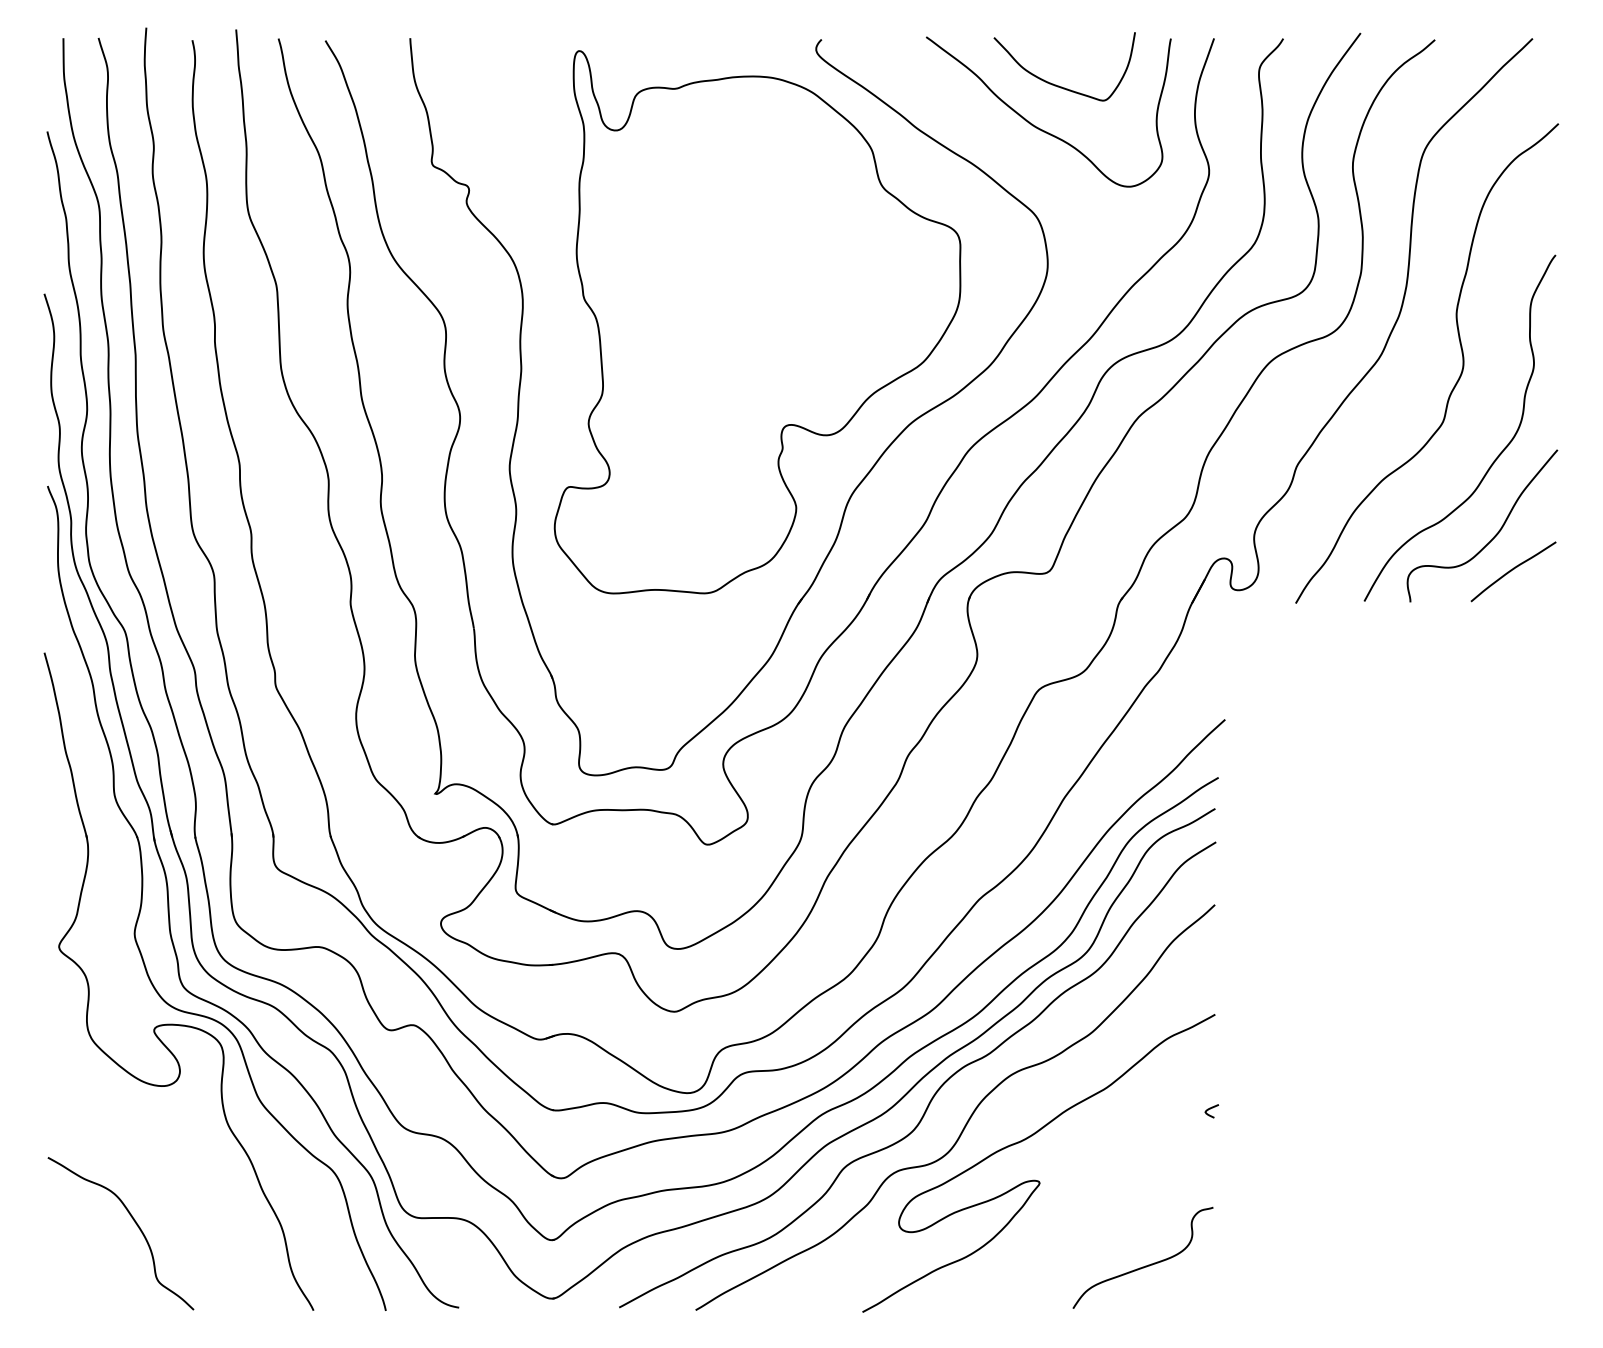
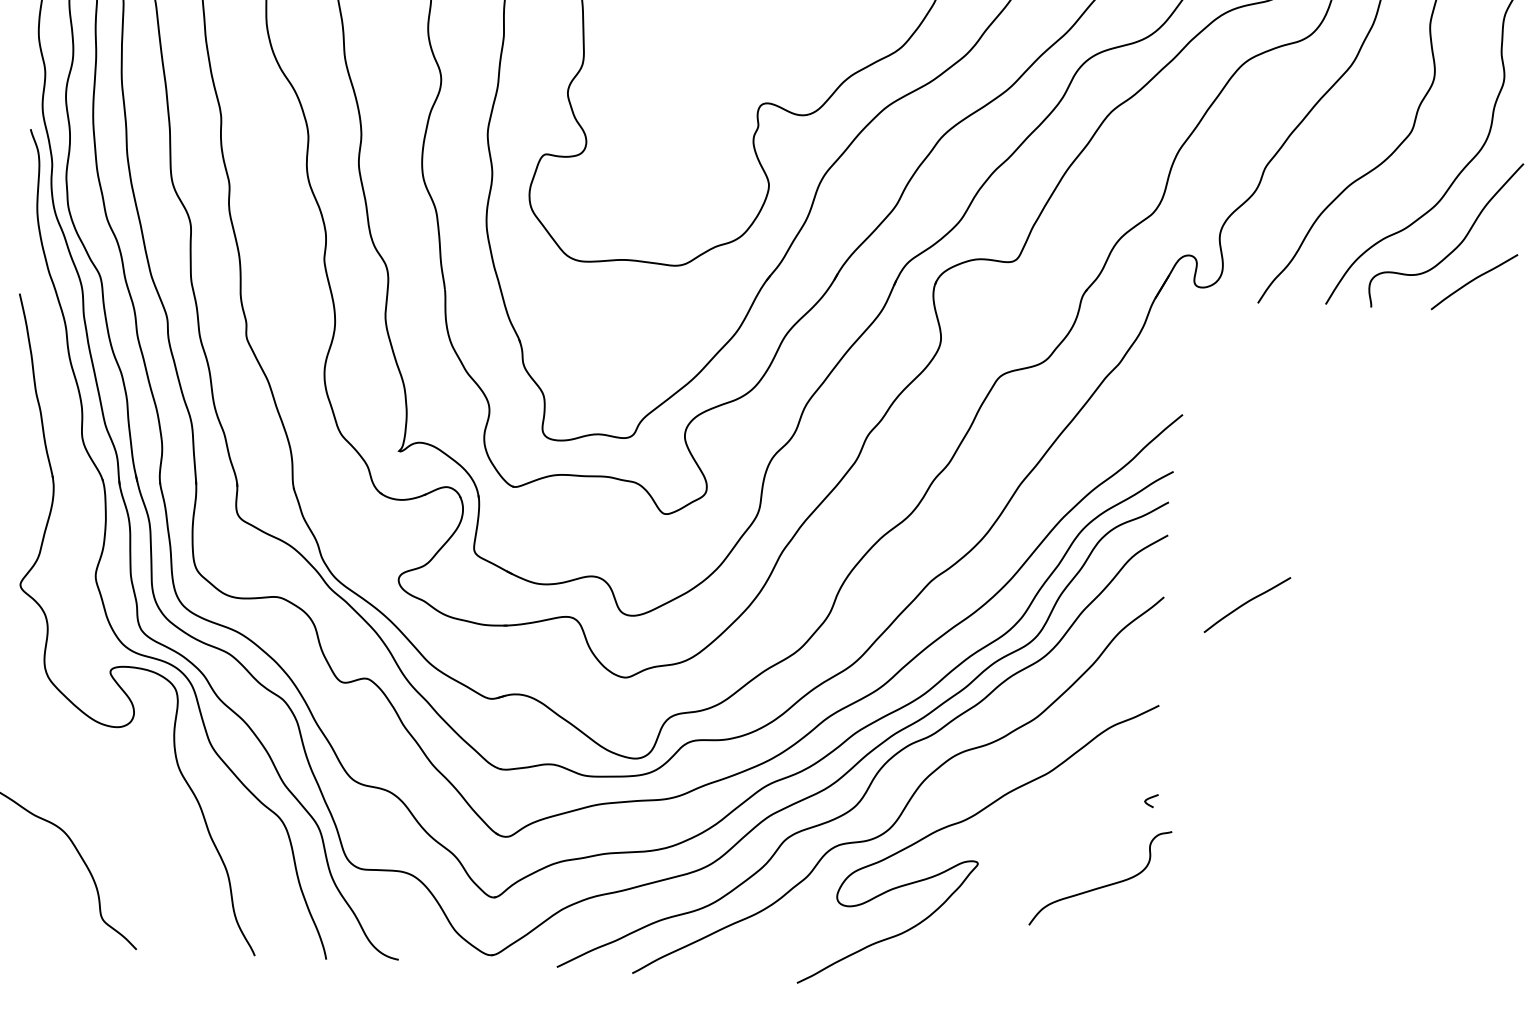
curve: (1298, 907) -> (1246, 603), added
curve: (1145, 1265) -> (1102, 885), moved

